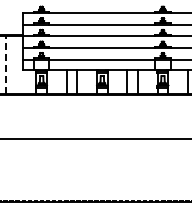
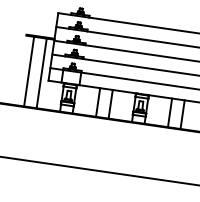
line: (6, 64) -> (29, 71), dashed -> solid
line: (16, 64) -> (41, 72), added

